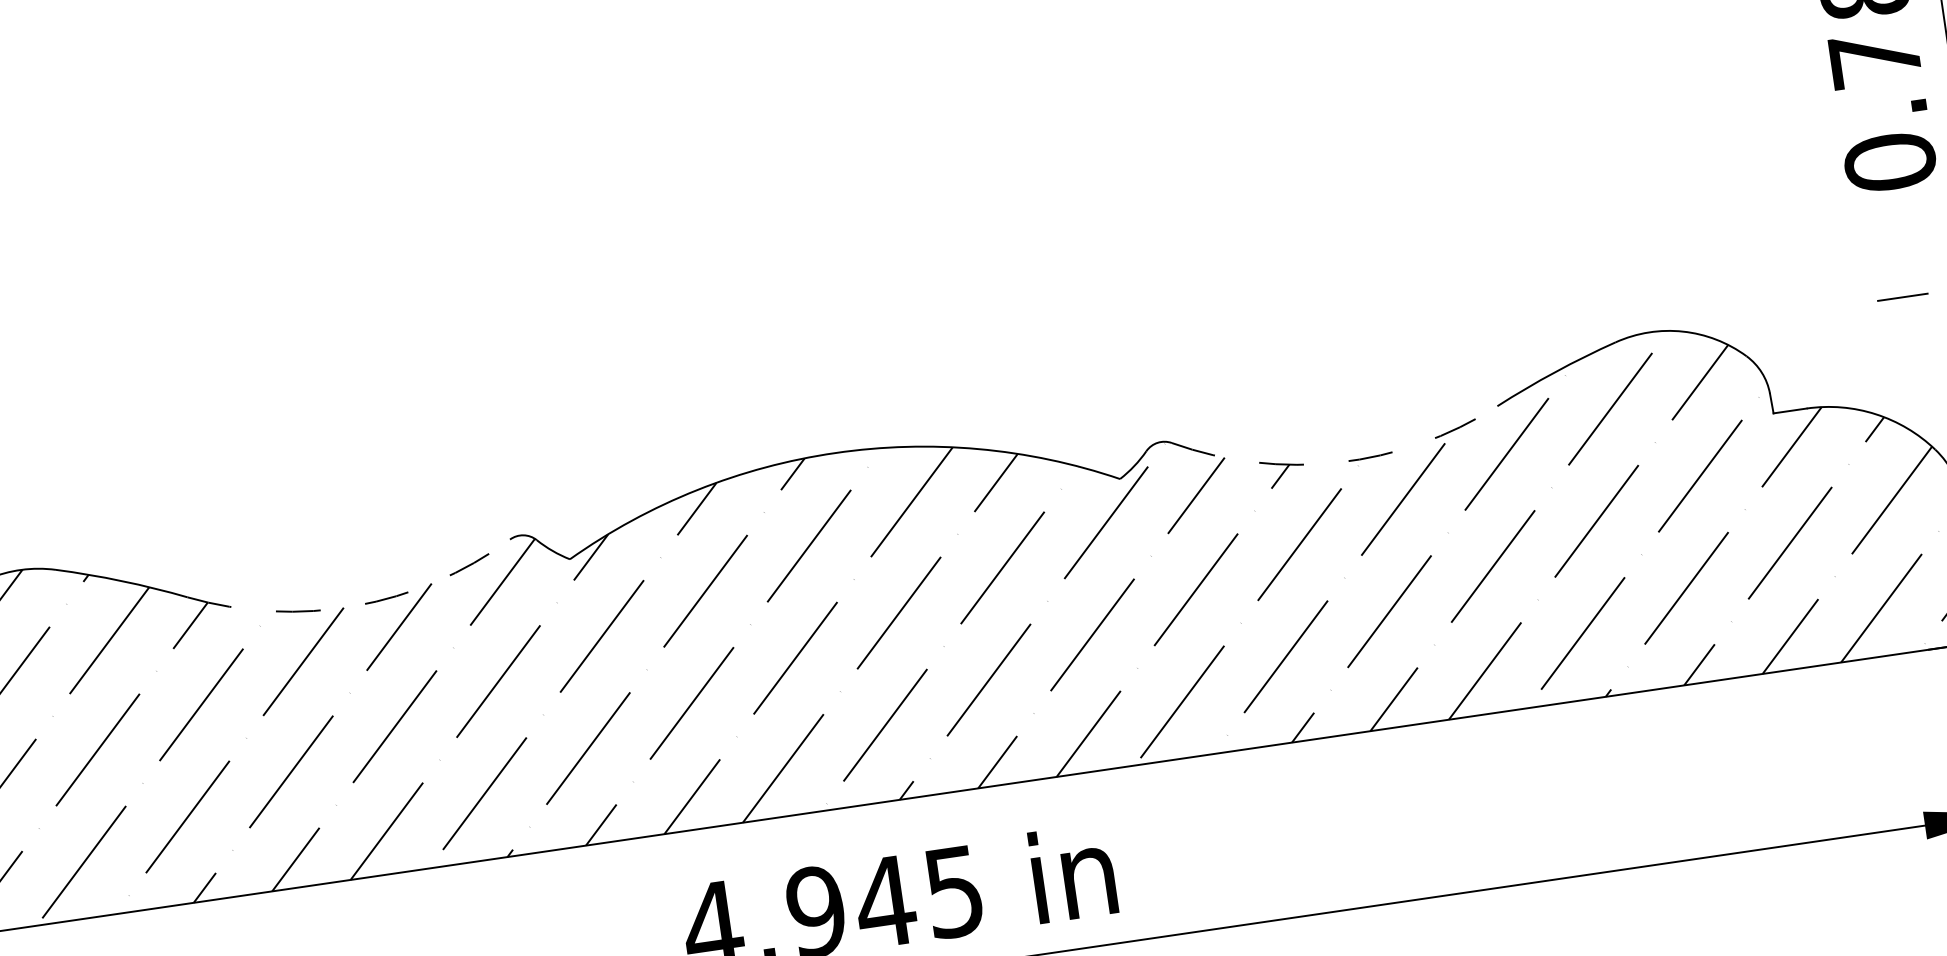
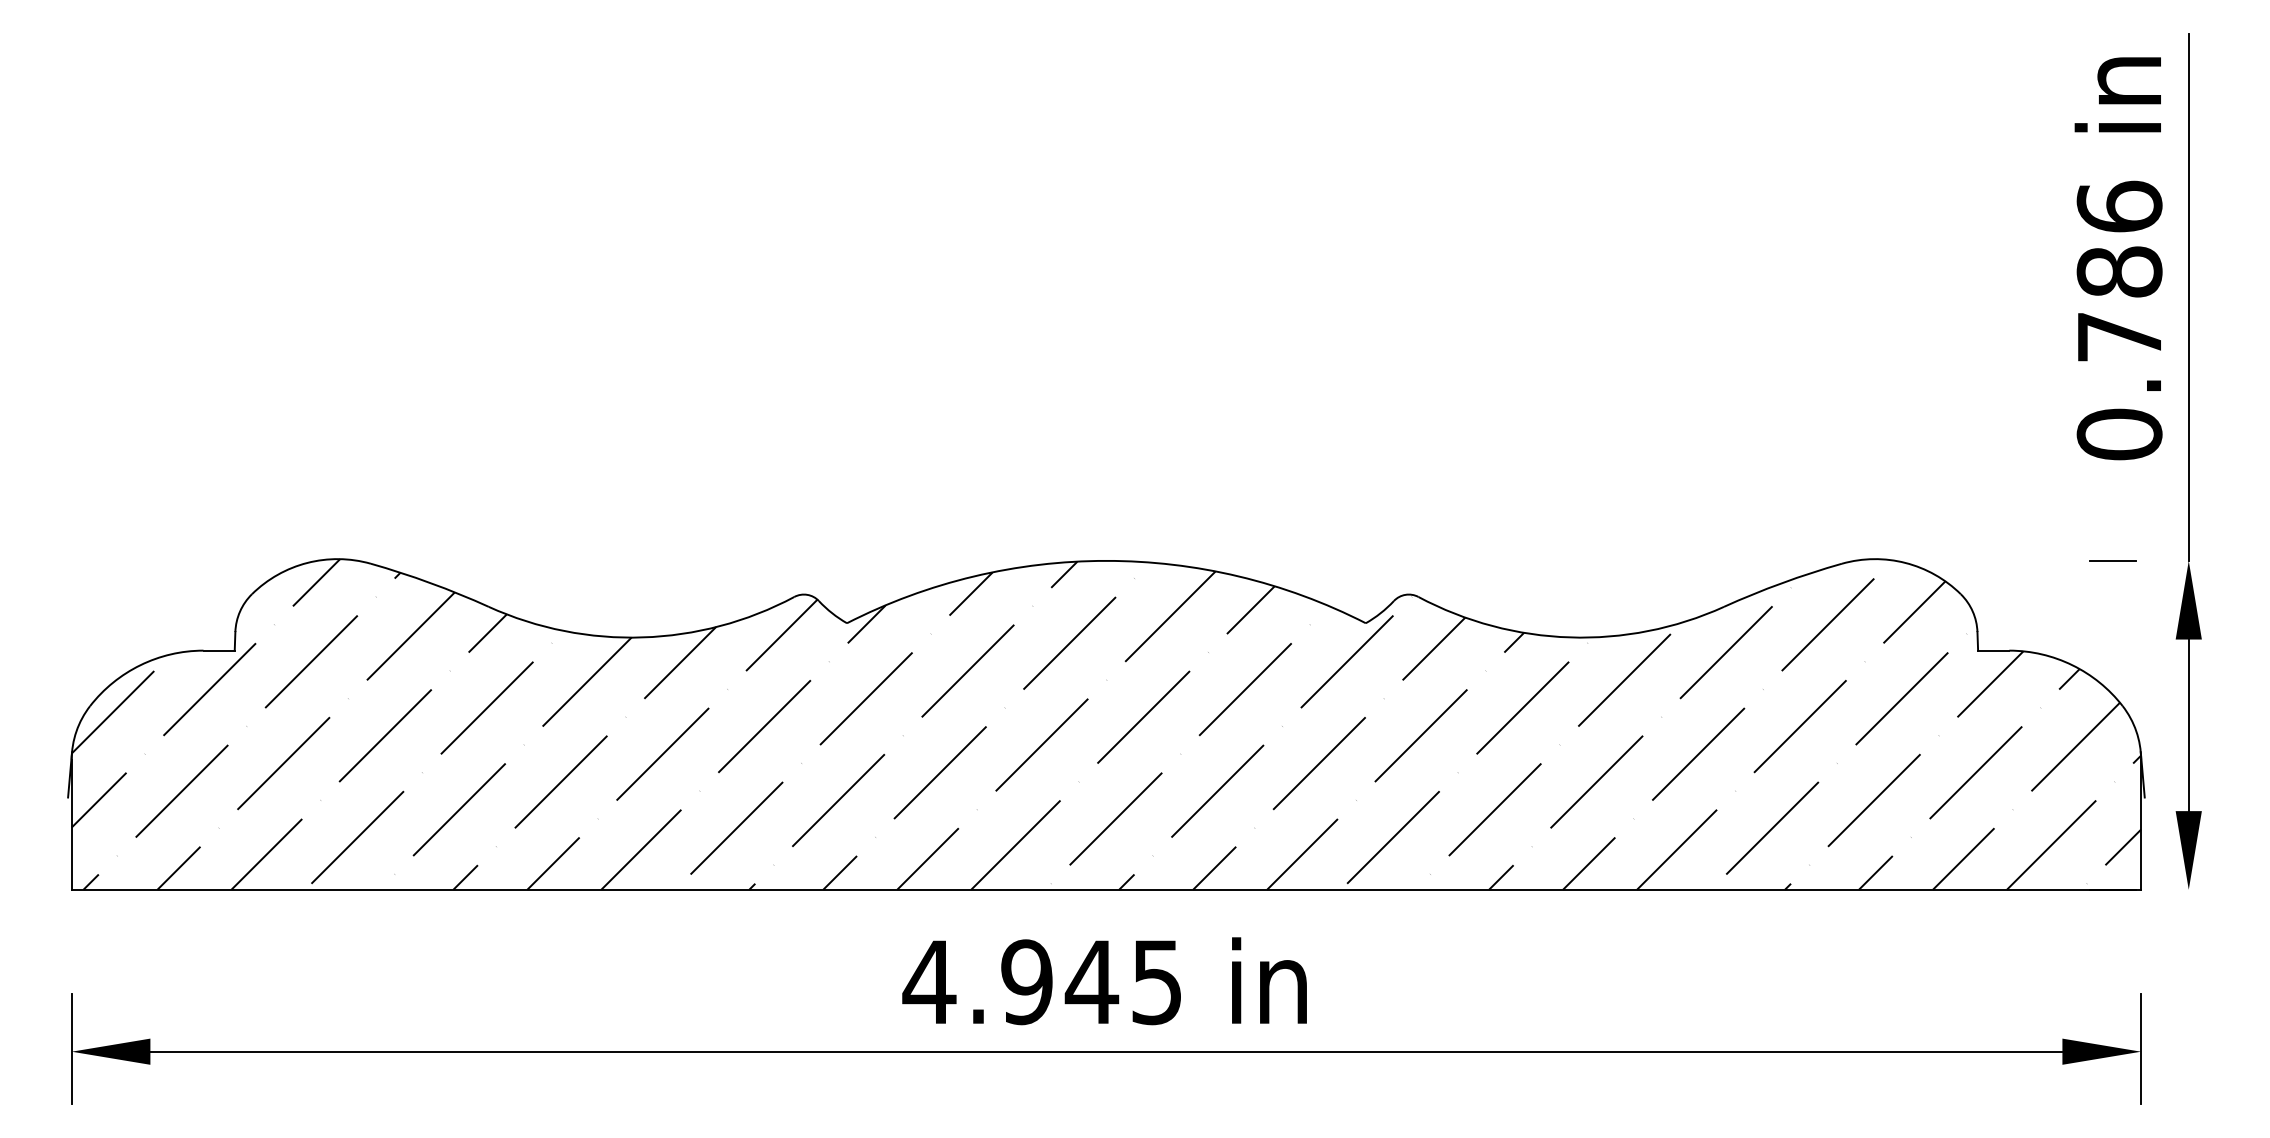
arc: (1339, 462) -> (1570, 637), dashed -> solid
arc: (355, 606) -> (642, 637), dashed -> solid

